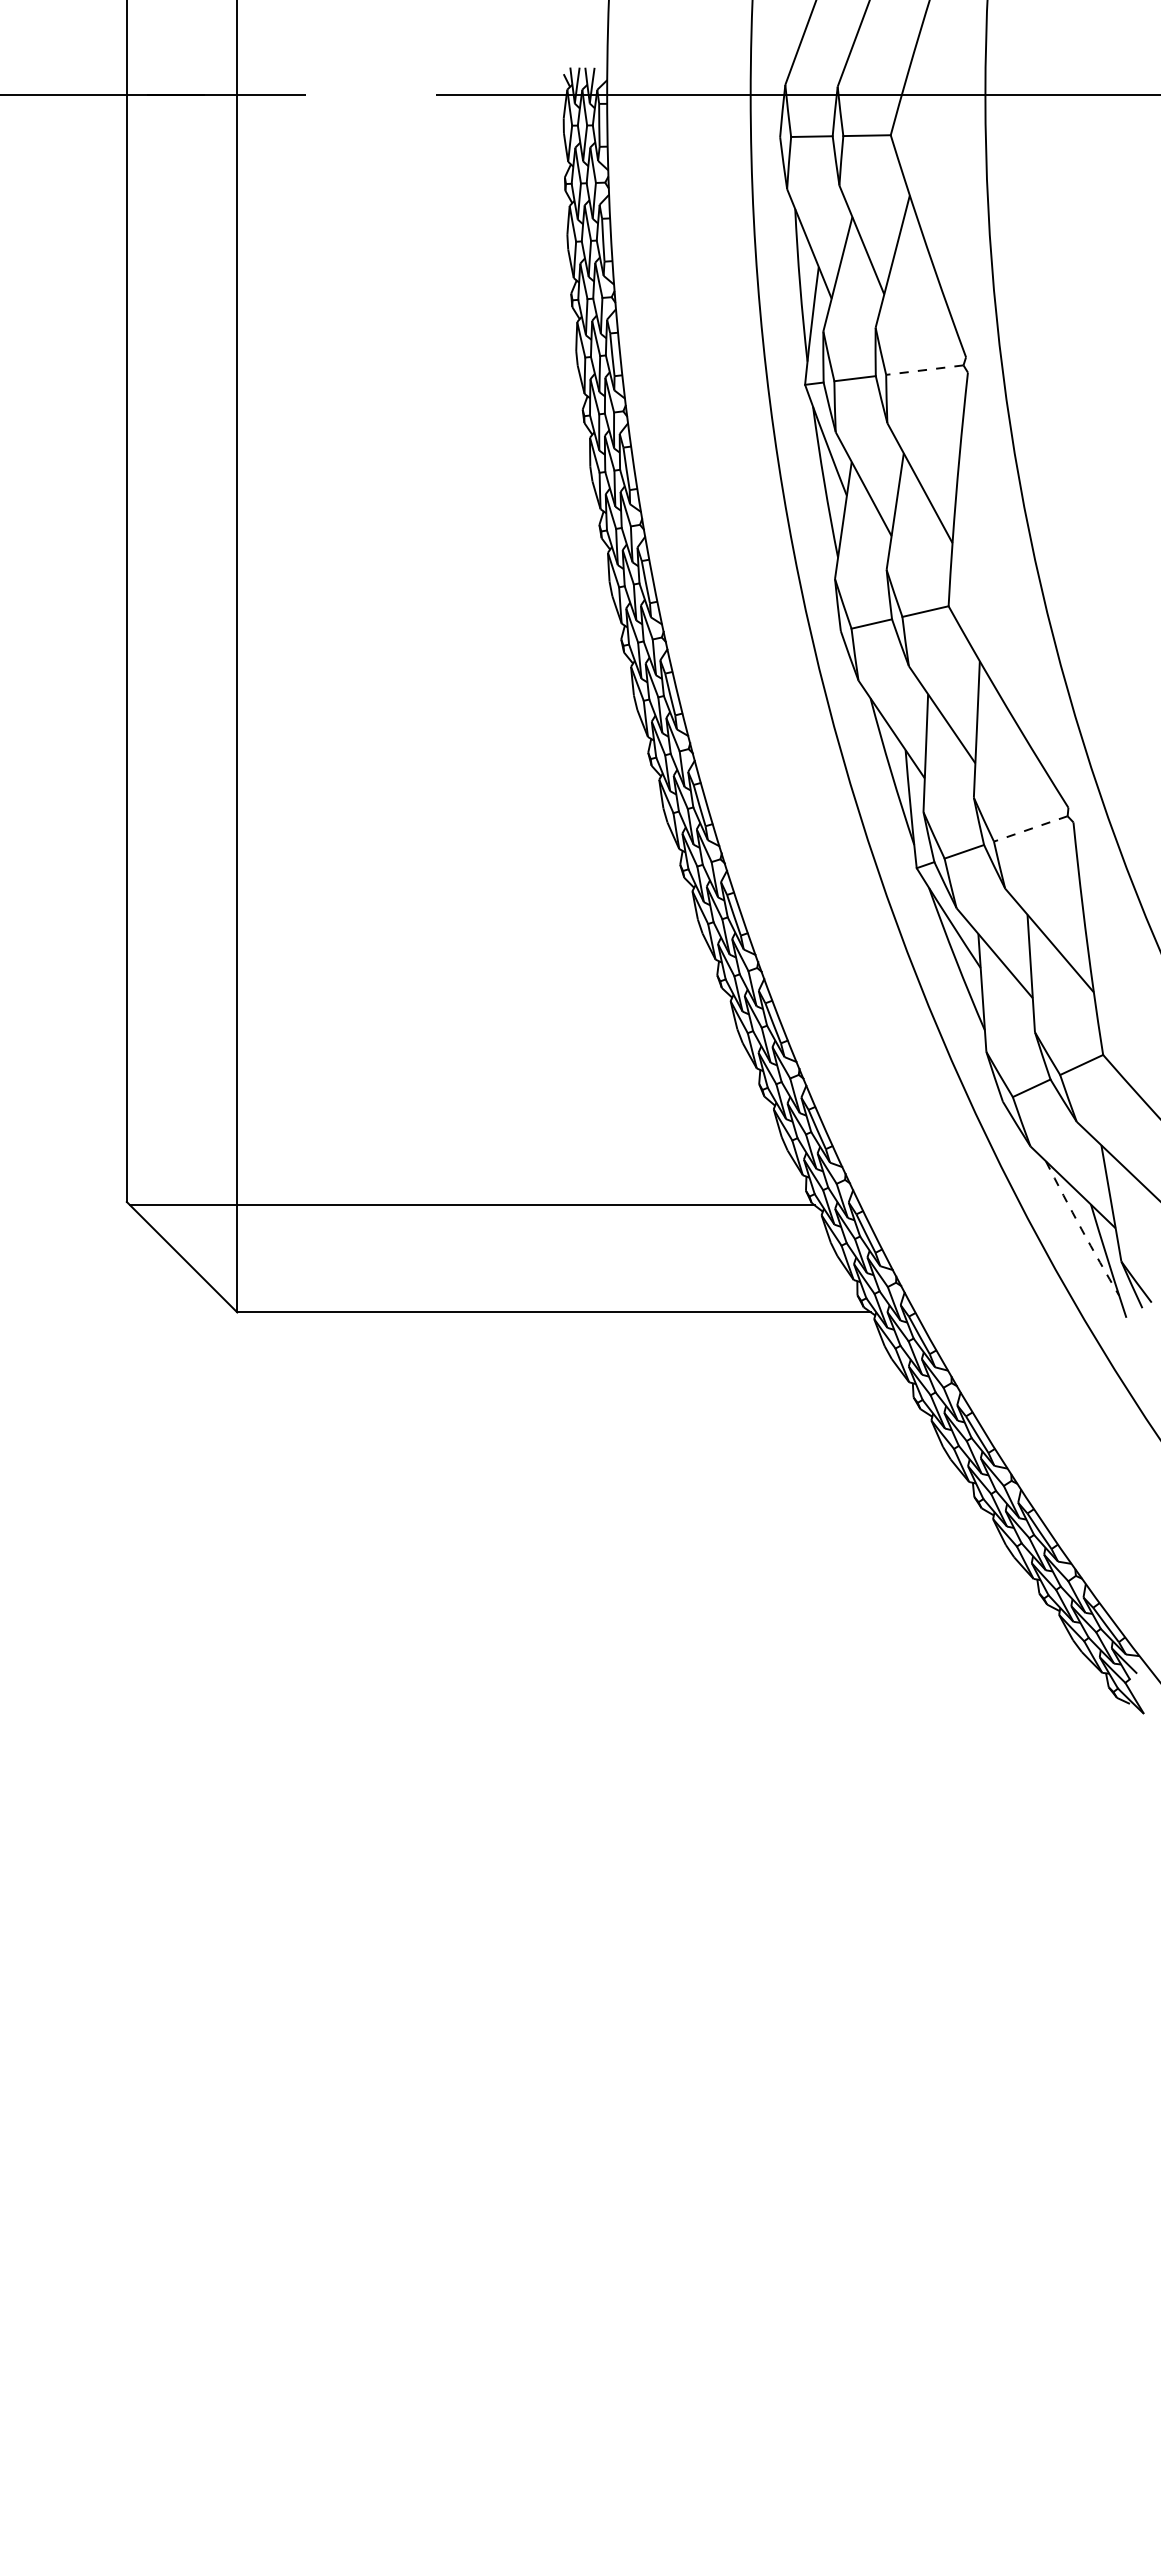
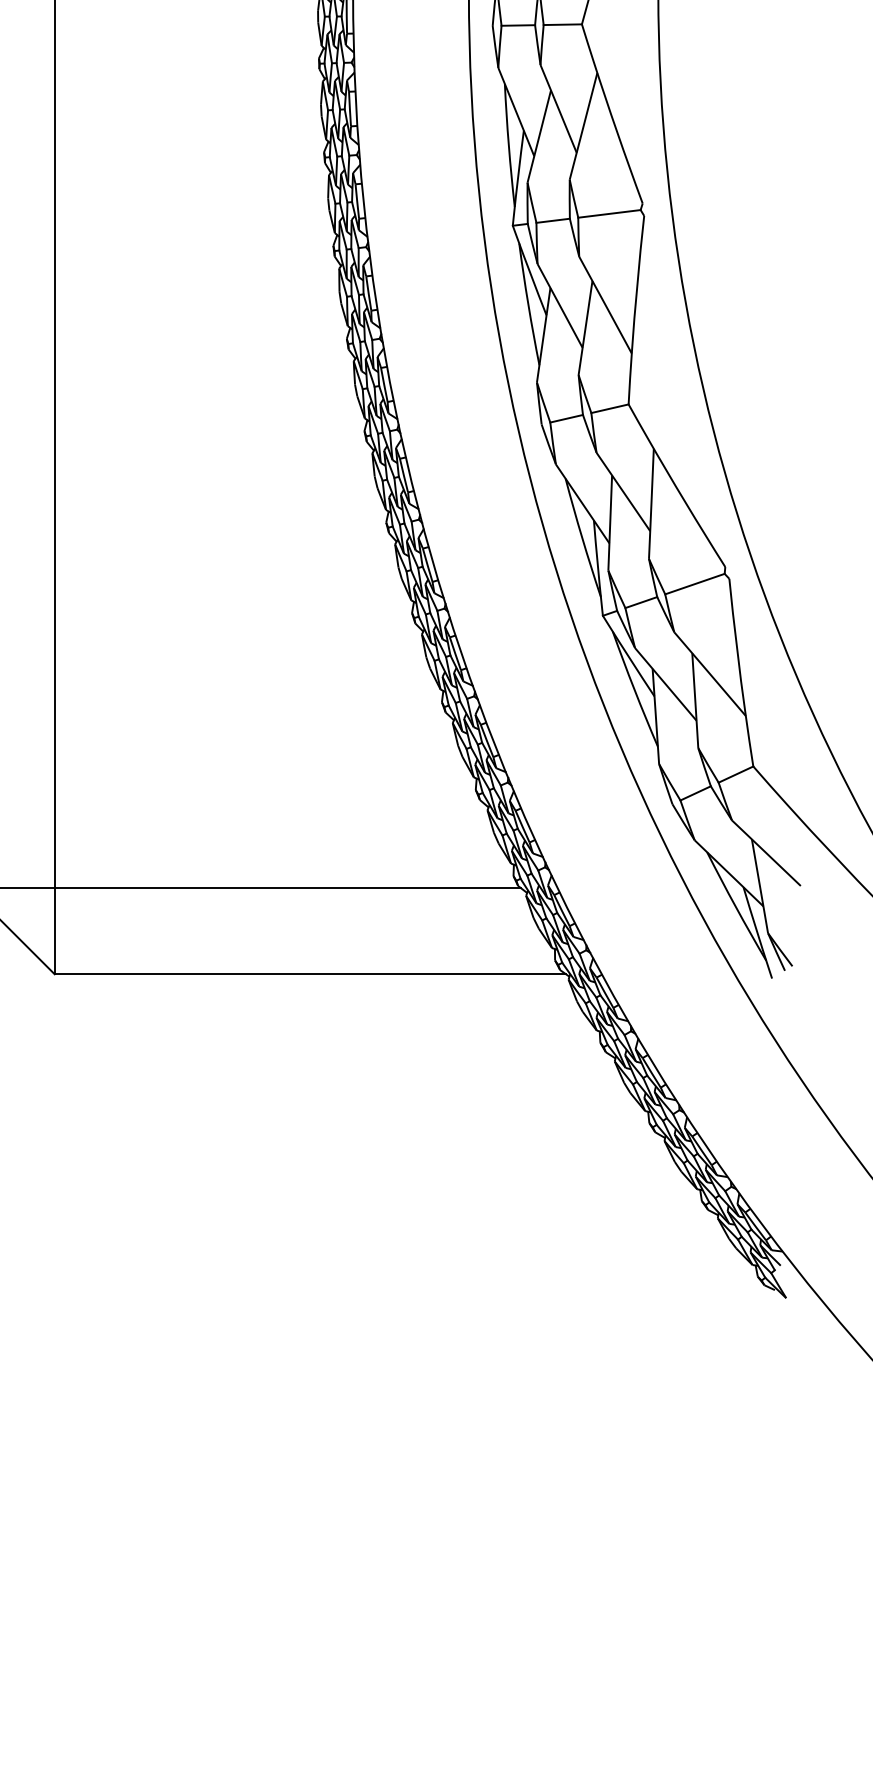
line: (924, 370) -> (609, 214), dashed -> solid
line: (1030, 828) -> (694, 583), dashed -> solid
arc: (1081, 1229) -> (735, 907), dashed -> solid

